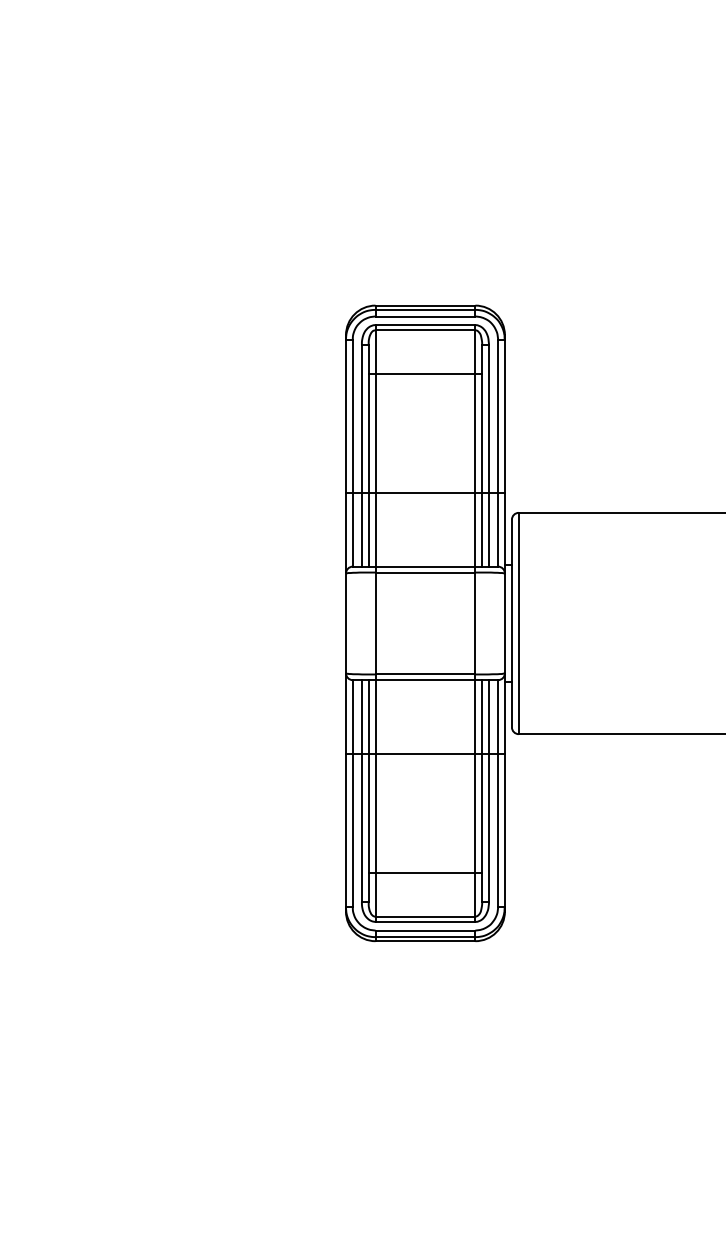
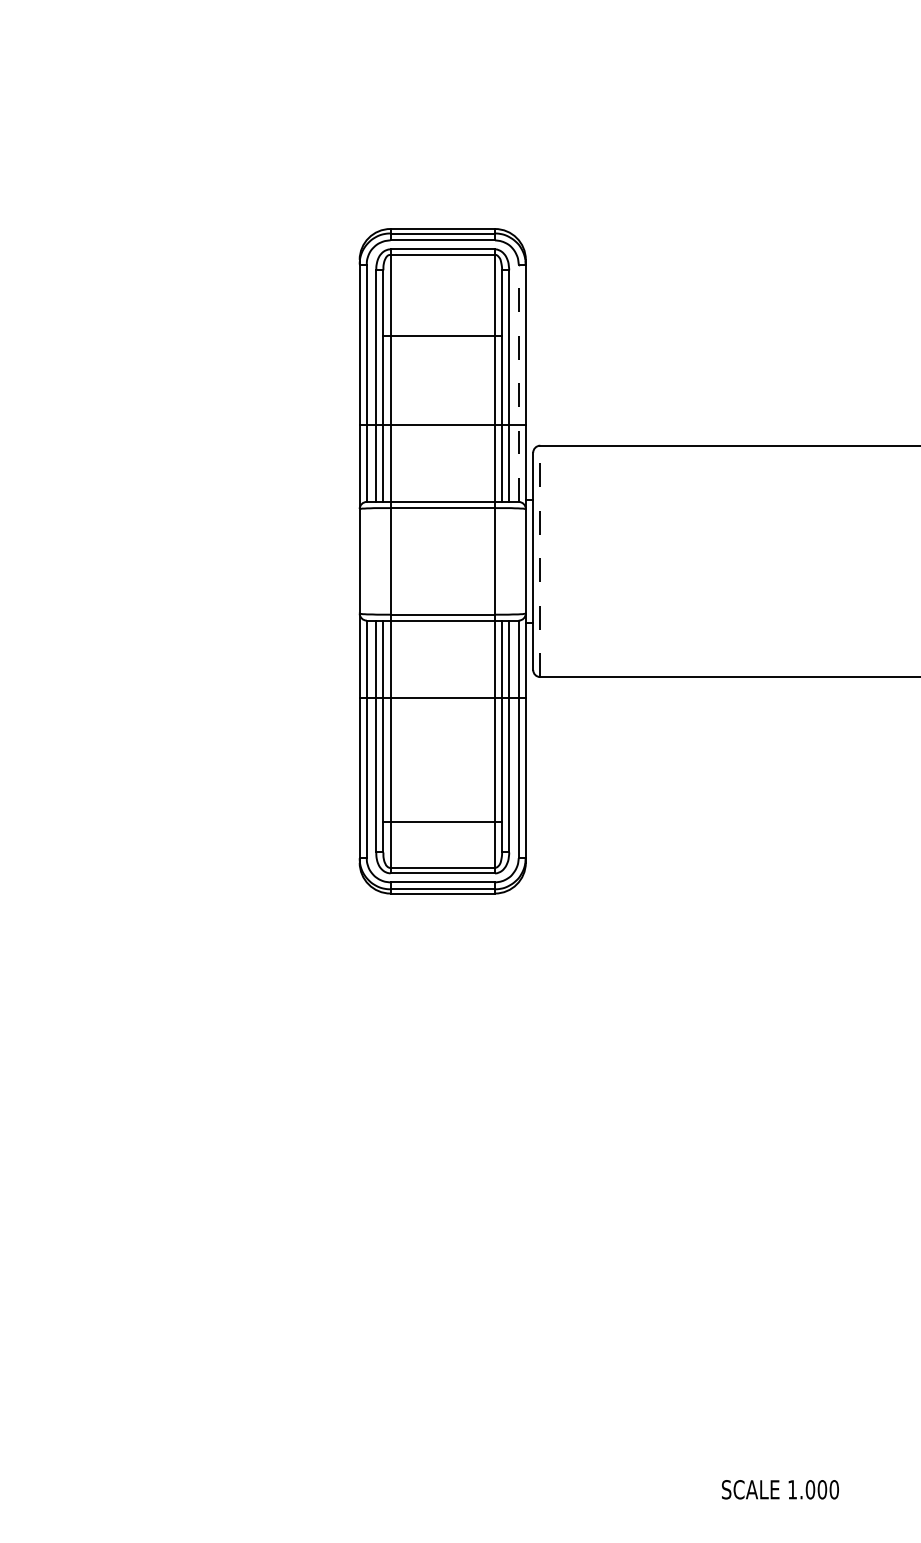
line: (425, 373) -> (442, 336), moved
line: (497, 453) -> (518, 383), solid -> dashed
line: (518, 623) -> (540, 561), solid -> dashed

